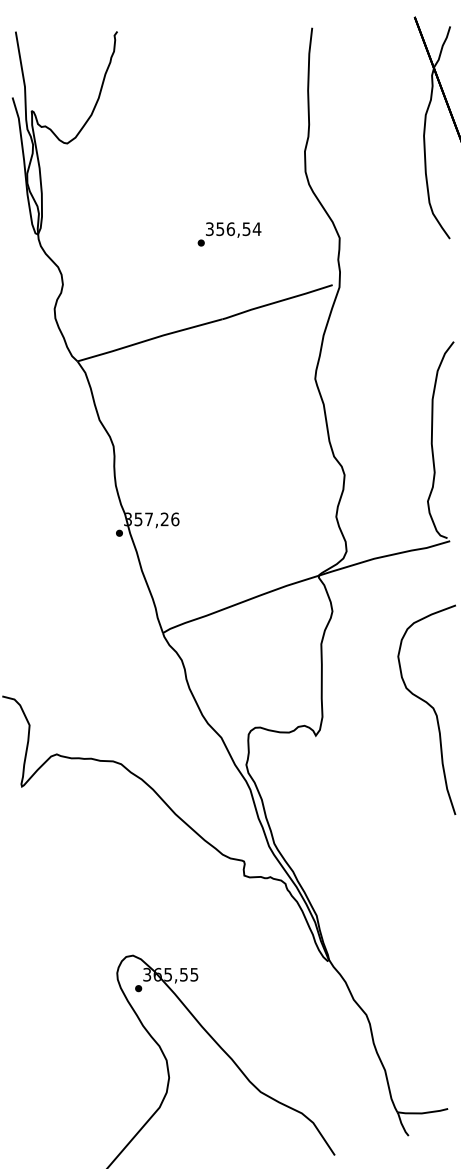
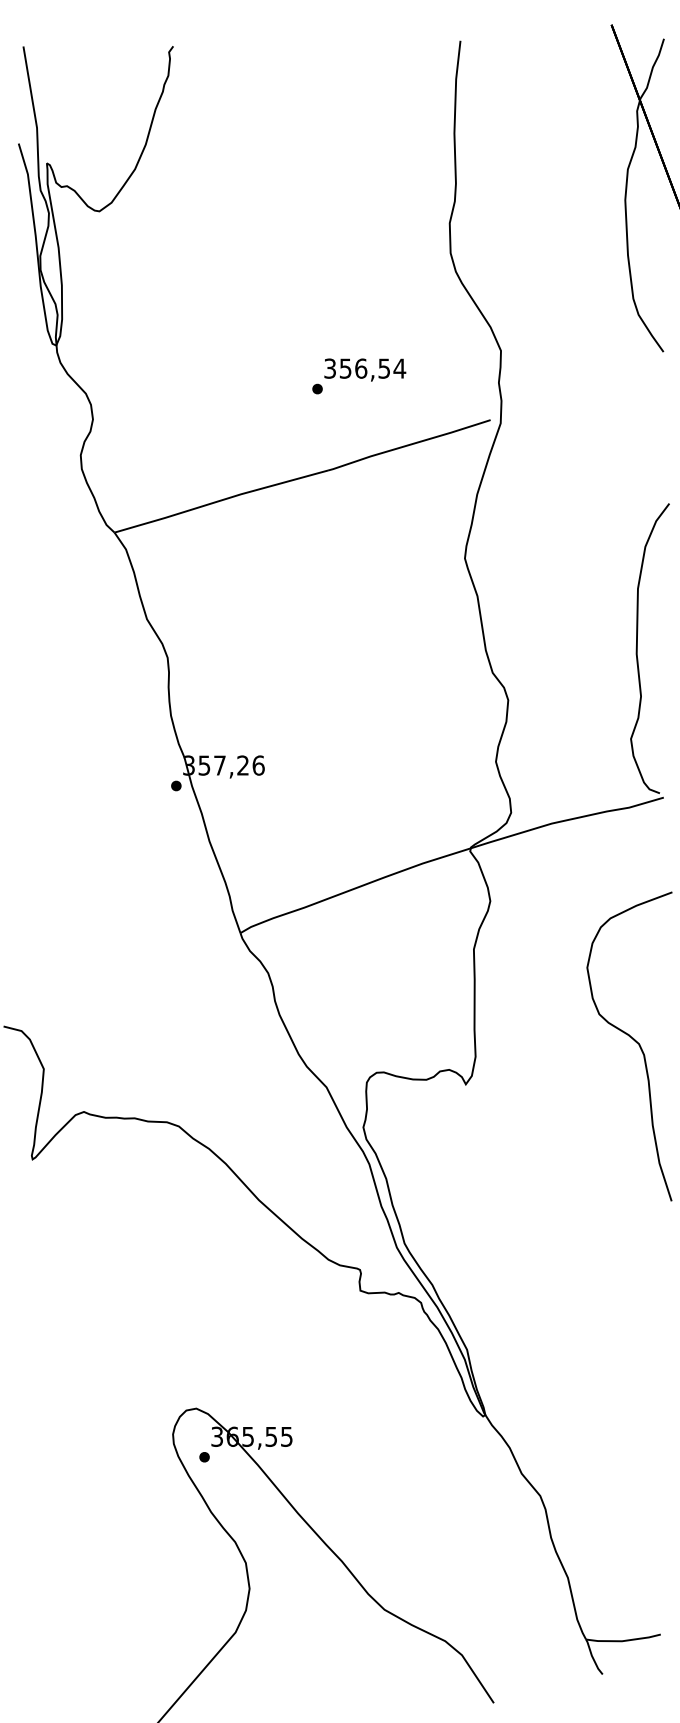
text: (229, 234) -> (359, 376), moved

